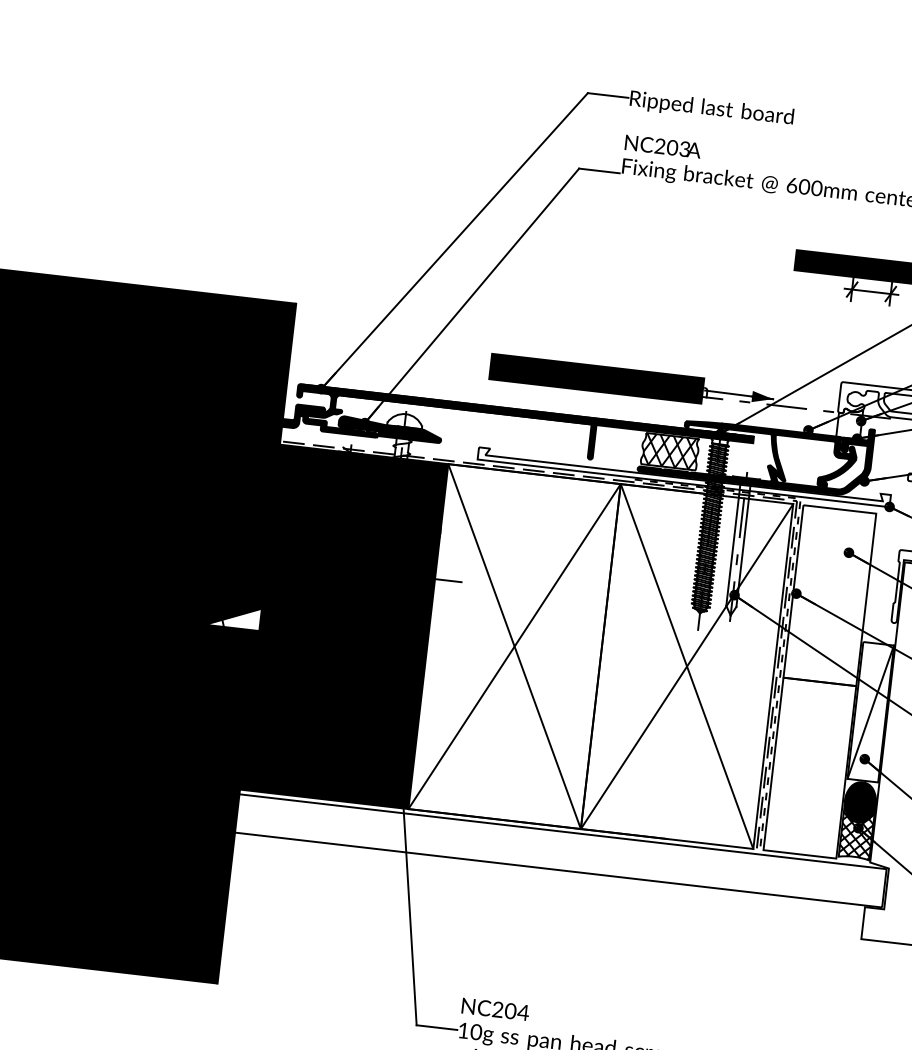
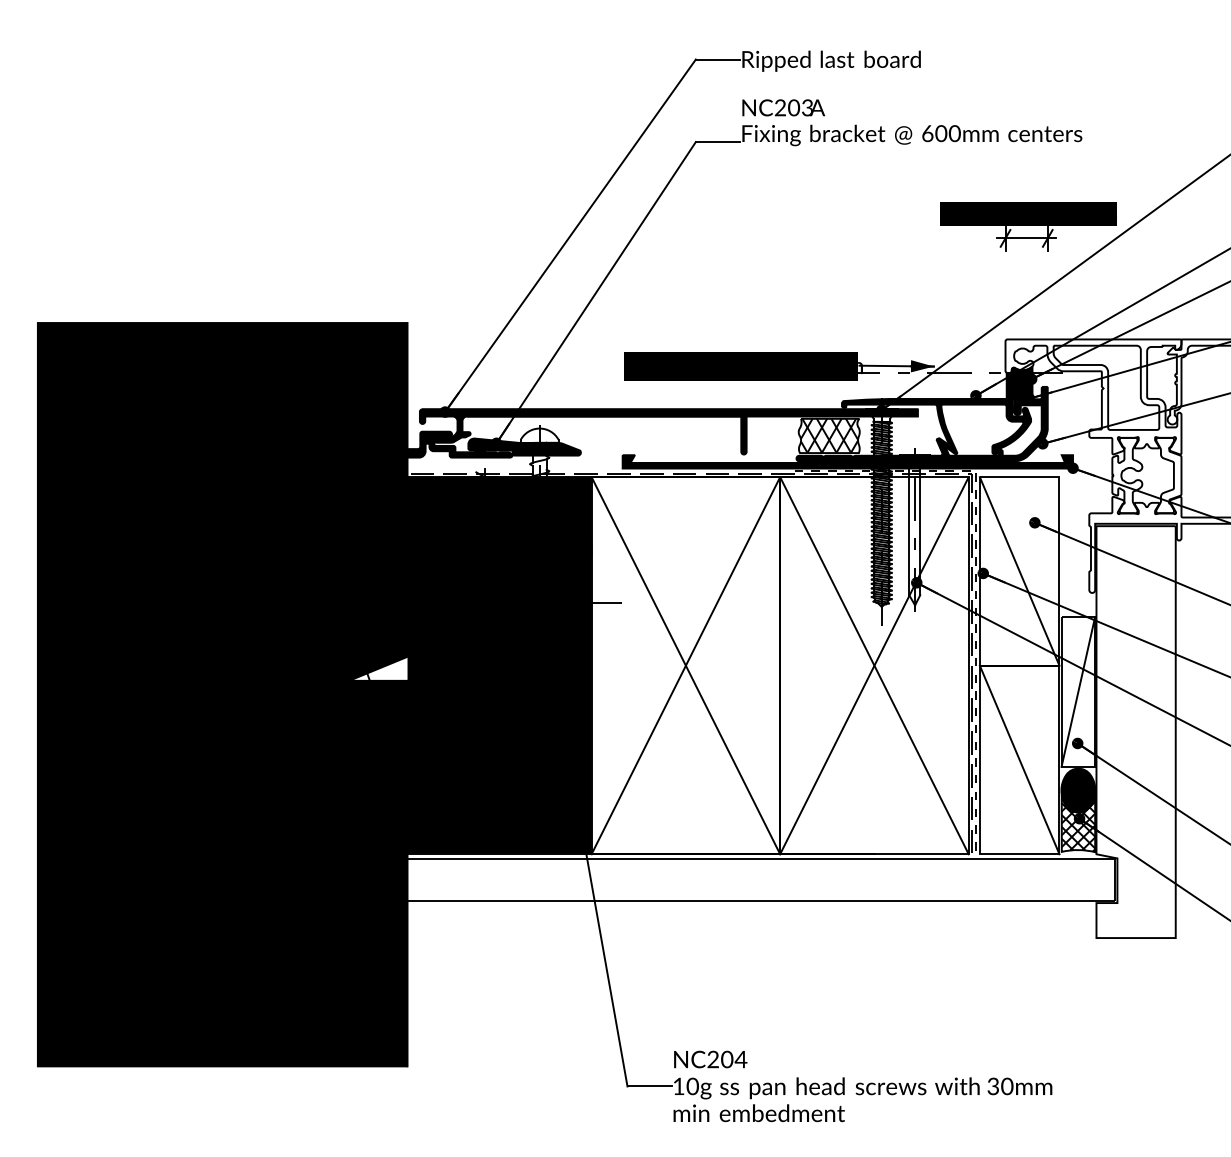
fill: (849, 422) -> (1019, 382), added
fill: (684, 476) -> (847, 461), added
line: (829, 595) -> (1019, 571), added
line: (809, 767) -> (1019, 759), added

